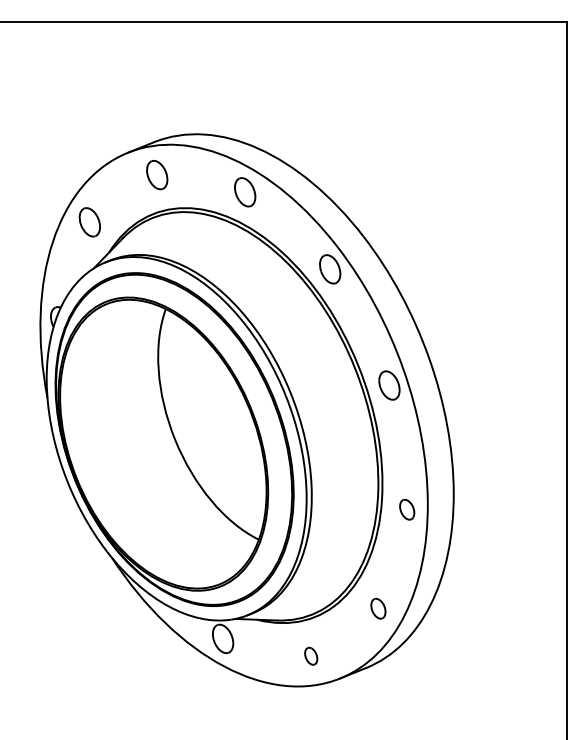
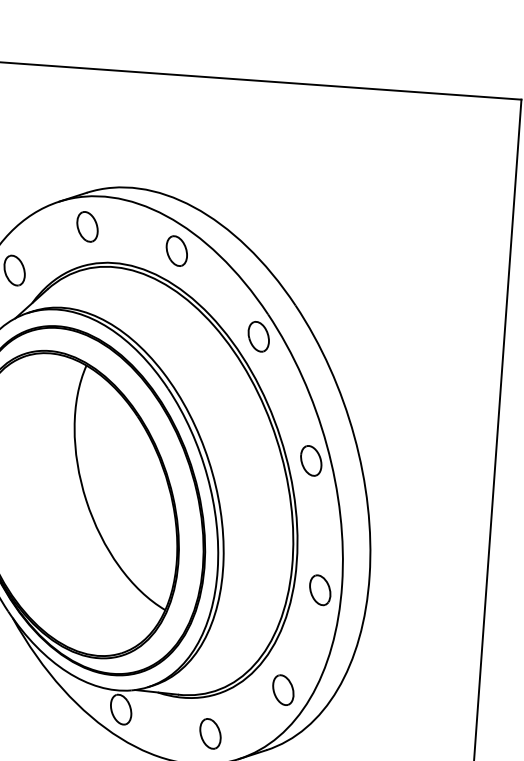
part: (407, 509) -> (320, 589), size x1.43
part: (378, 608) -> (283, 689), size x1.43
part: (311, 656) -> (210, 734), size x1.67

